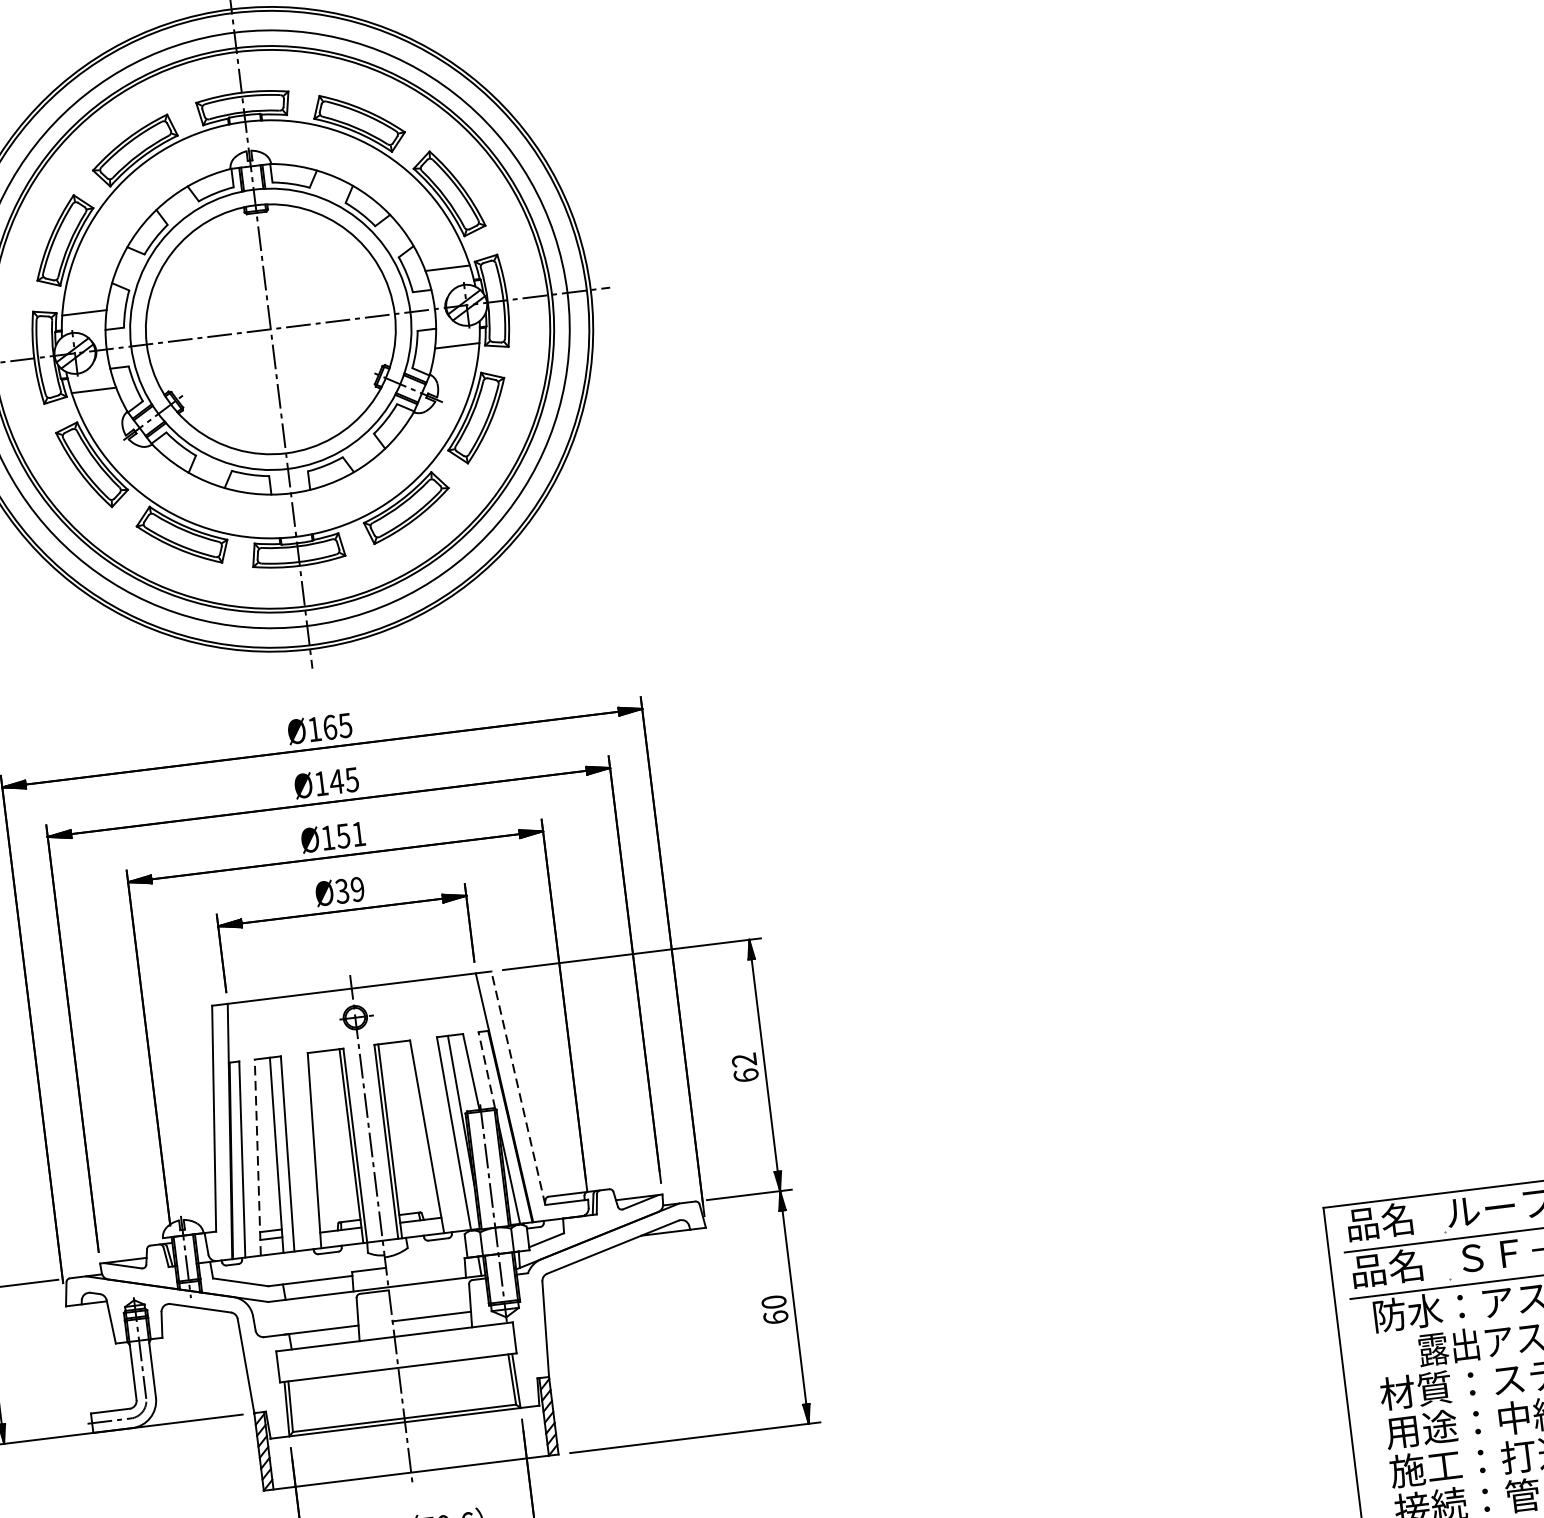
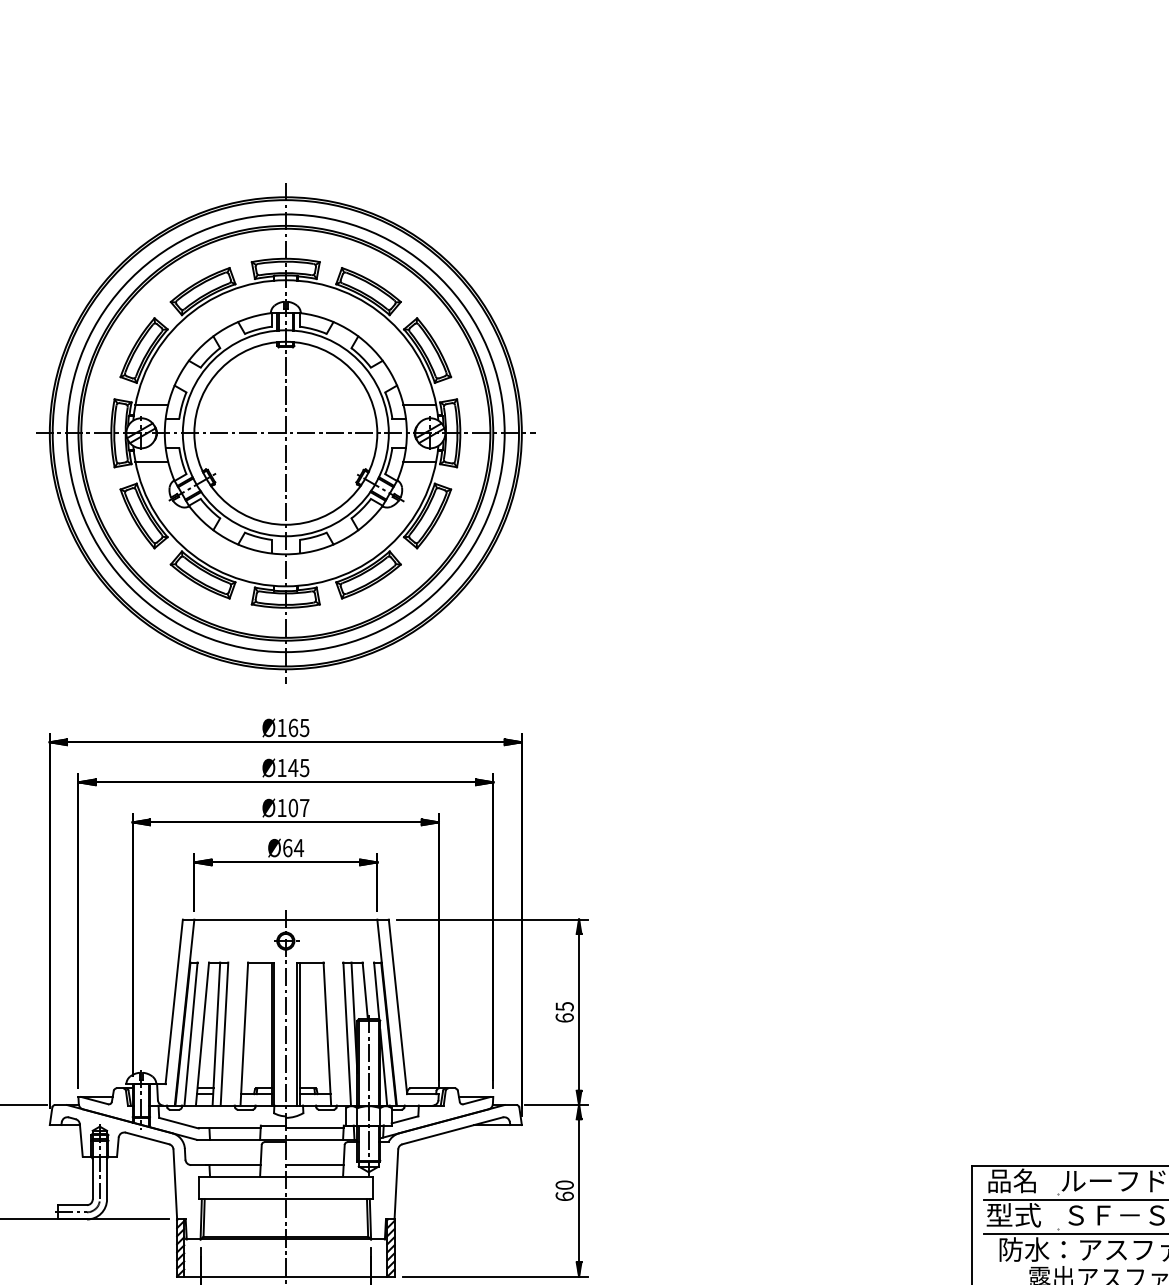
text: (350, 834) -> (298, 807), Ø151 -> Ø107
text: (350, 890) -> (293, 848), Ø39 -> Ø64
text: (743, 1059) -> (564, 1006), 62 -> 65
line: (486, 1070) -> (376, 991), dashed -> solid
line: (518, 1087) -> (398, 1006), dashed -> solid
line: (257, 1158) -> (202, 1034), dashed -> solid
line: (425, 1266) -> (314, 1128), added
text: (1387, 1267) -> (1013, 1214), 品名 -> 型式

